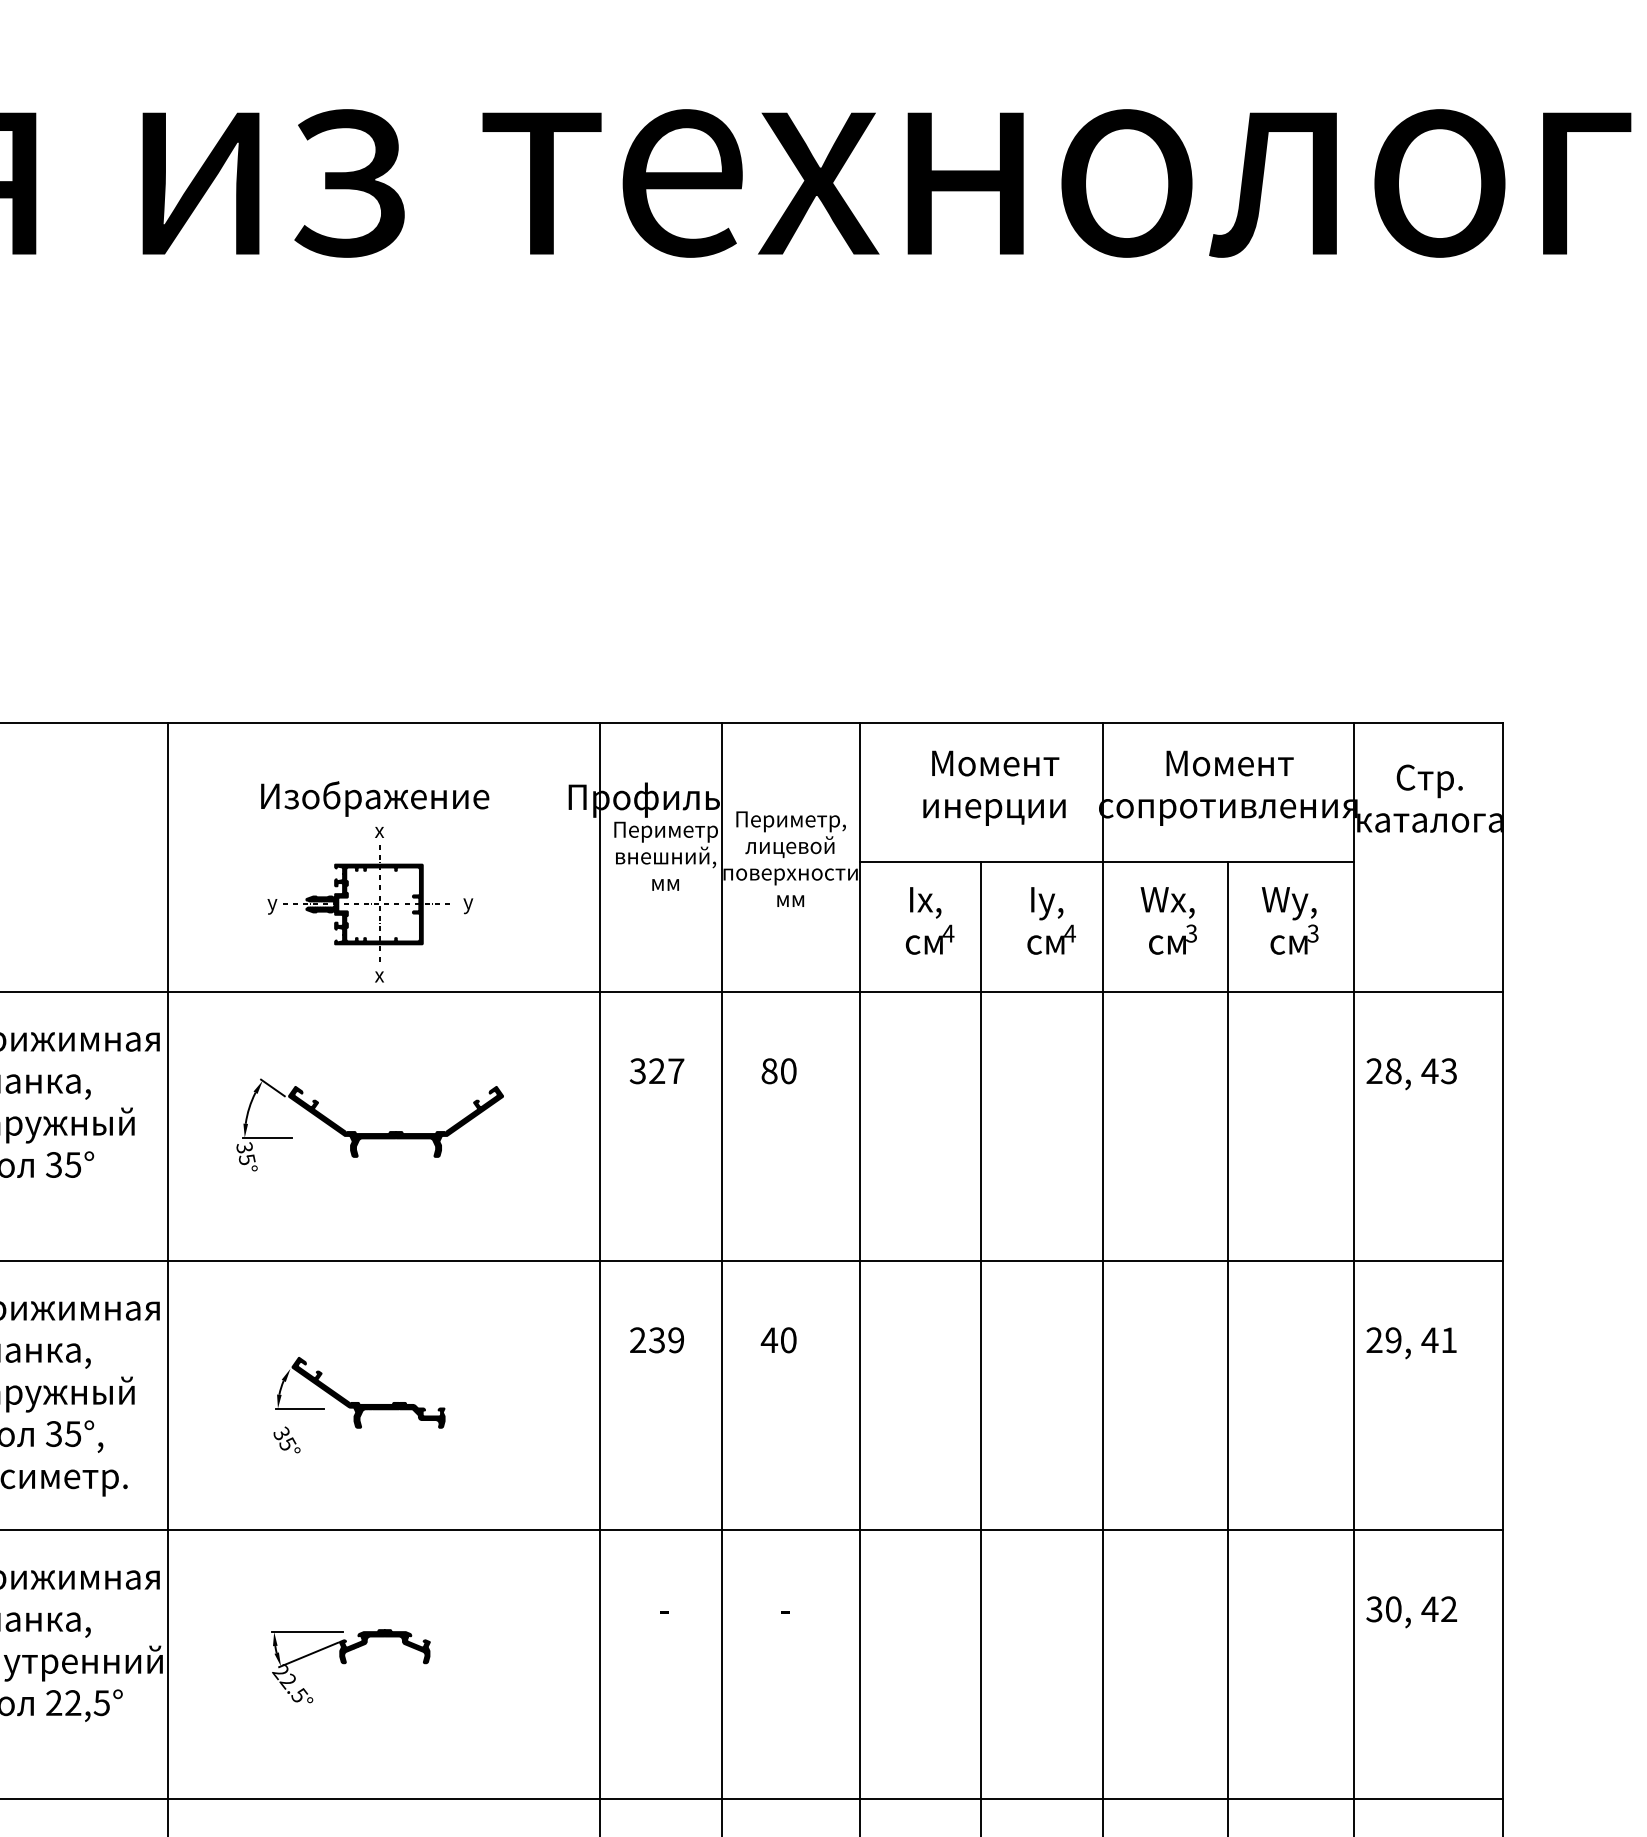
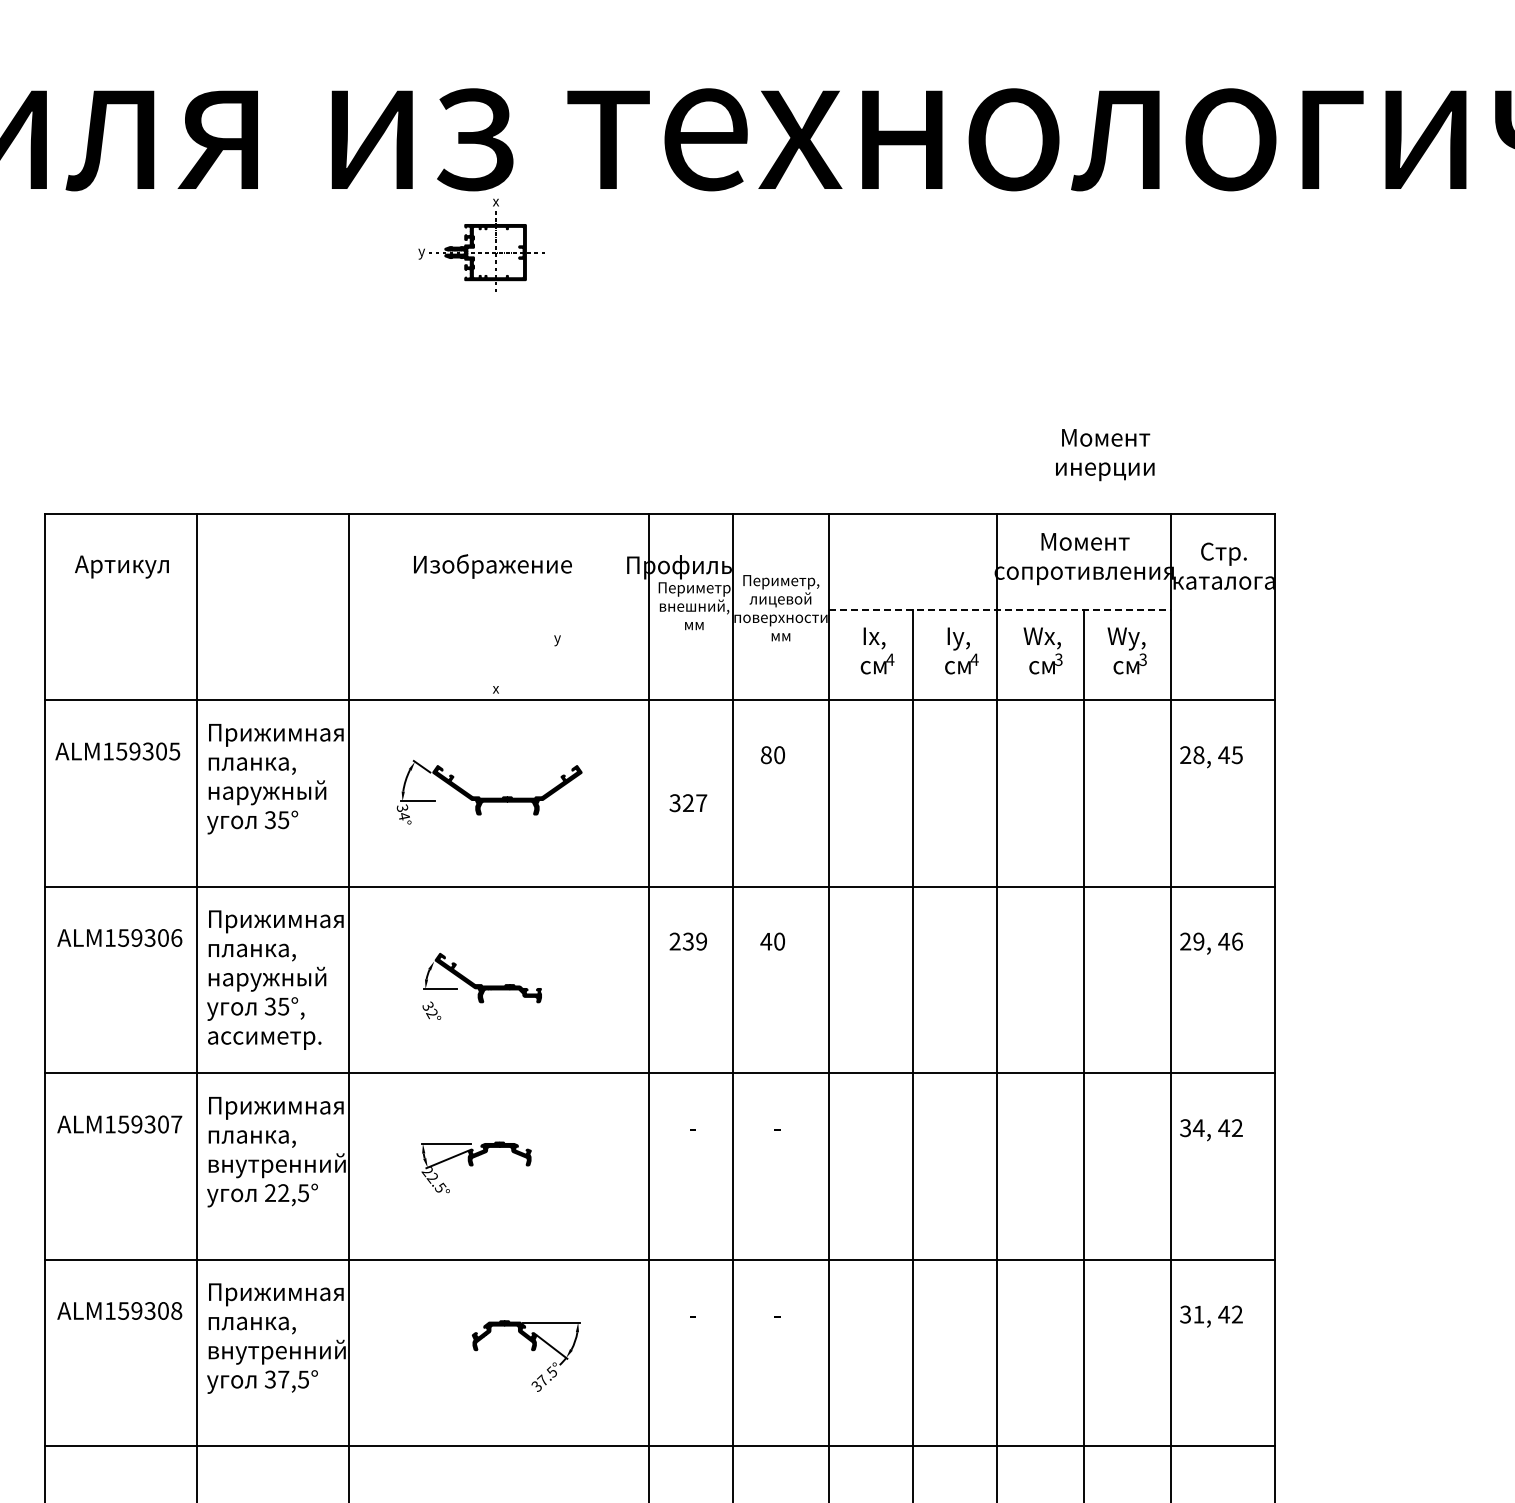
text: (994, 788) -> (1105, 455), moved
line: (1107, 862) -> (1000, 610), solid -> dashed
part: (358, 892) -> (481, 244), moved
text: (1449, 1070) -> (1237, 754), 43 -> 45
text: (657, 1071) -> (688, 803), moved
text: (246, 1159) -> (403, 816), 35° -> 34°
text: (1449, 1340) -> (1237, 941), 41 -> 46
text: (287, 1443) -> (432, 1013), 35° -> 32°
text: (1393, 1609) -> (1198, 1128), 30, -> 34,

